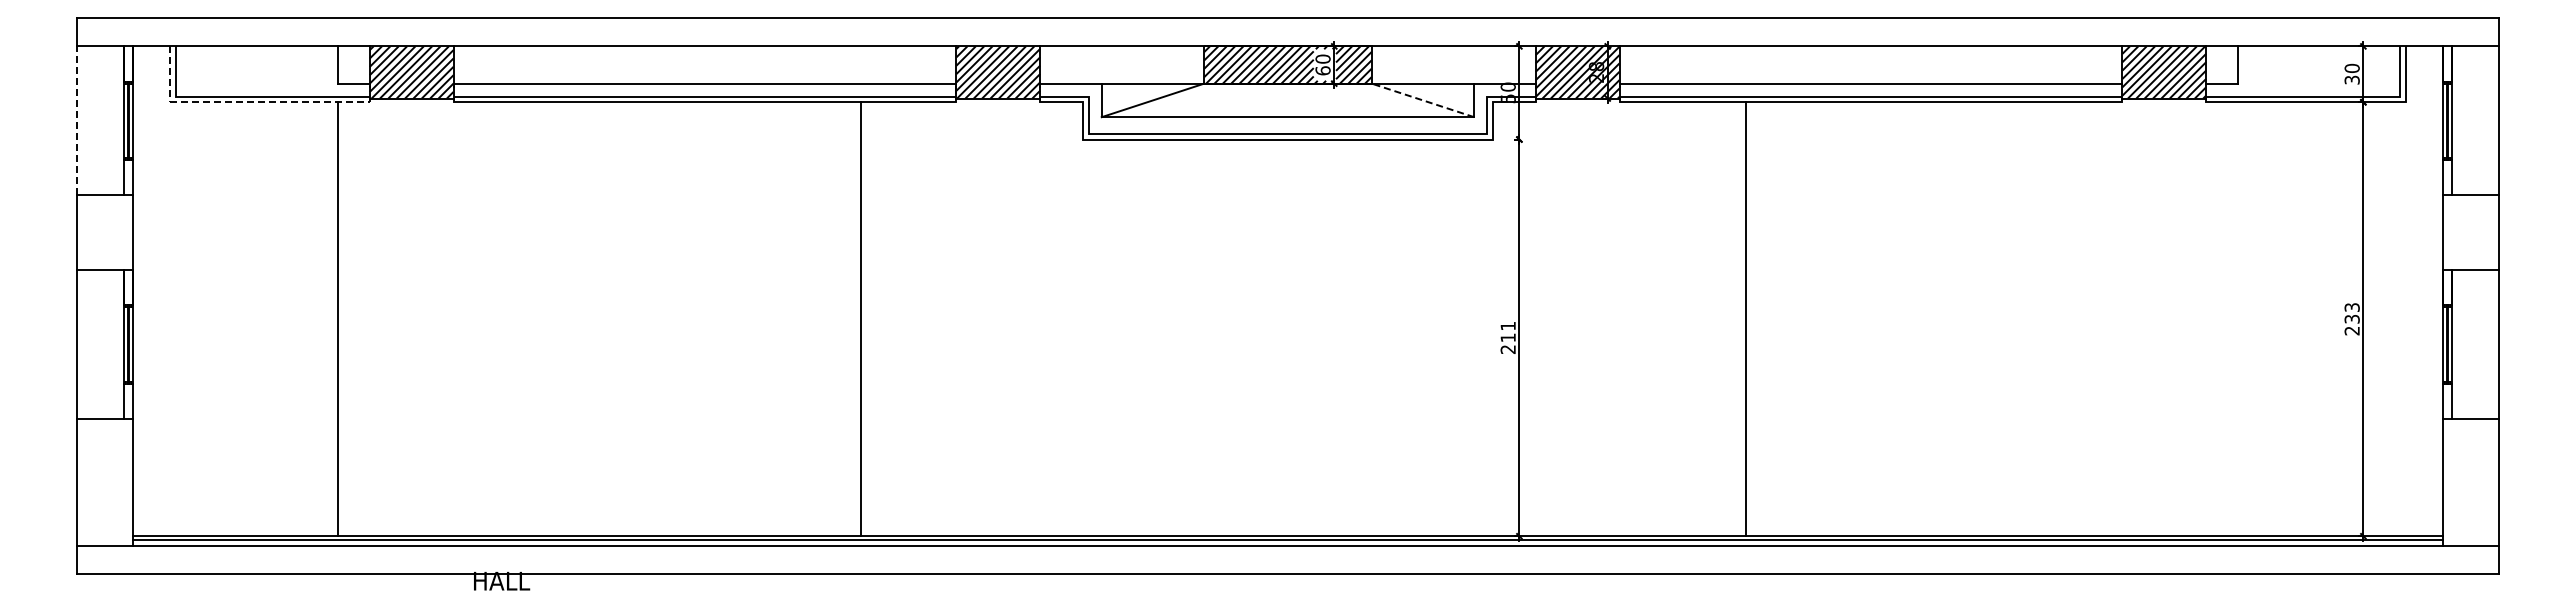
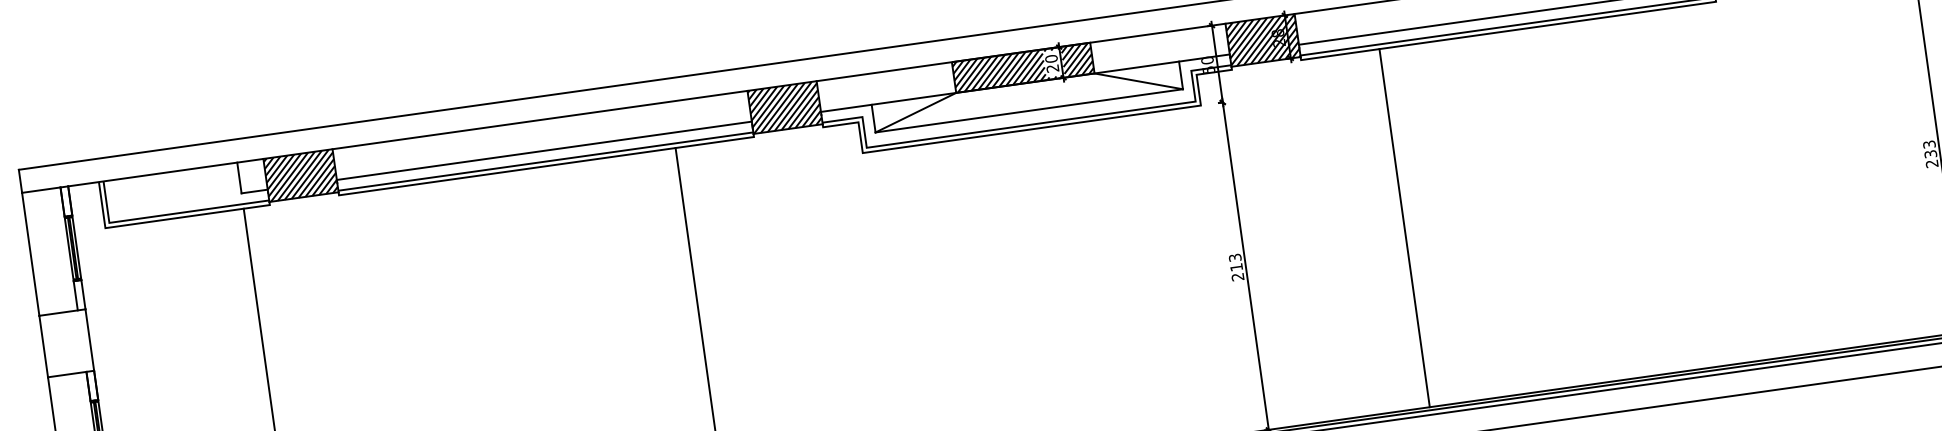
text: (1322, 70) -> (1052, 68), 60 -> 20
line: (1423, 100) -> (1139, 81), dashed -> solid
line: (244, 102) -> (166, 219), dashed -> solid
line: (77, 120) -> (30, 253), dashed -> solid
line: (1745, 319) -> (1404, 228), moved
text: (1507, 325) -> (1234, 257), 211 -> 213

